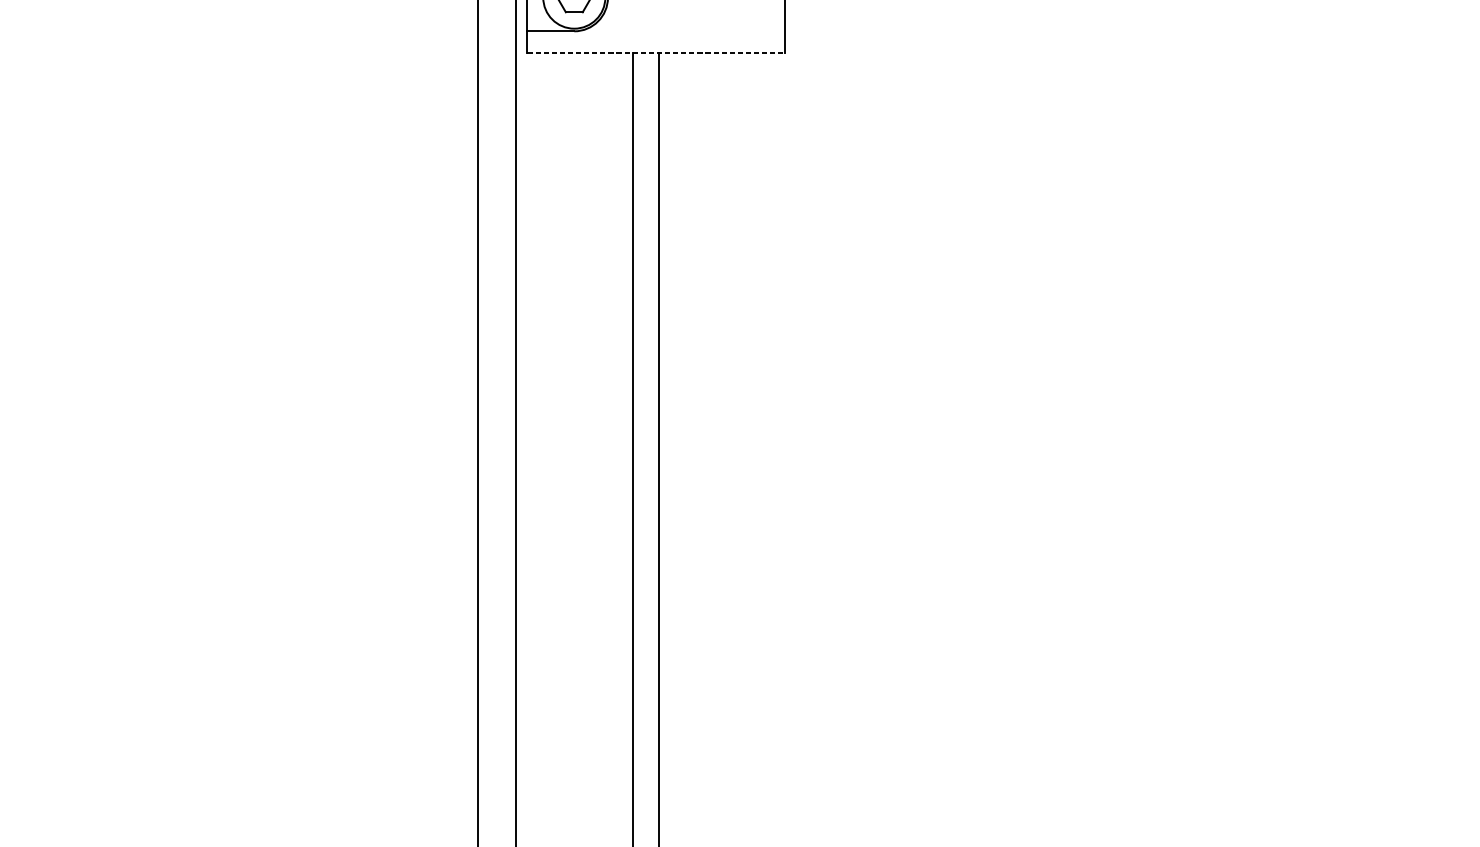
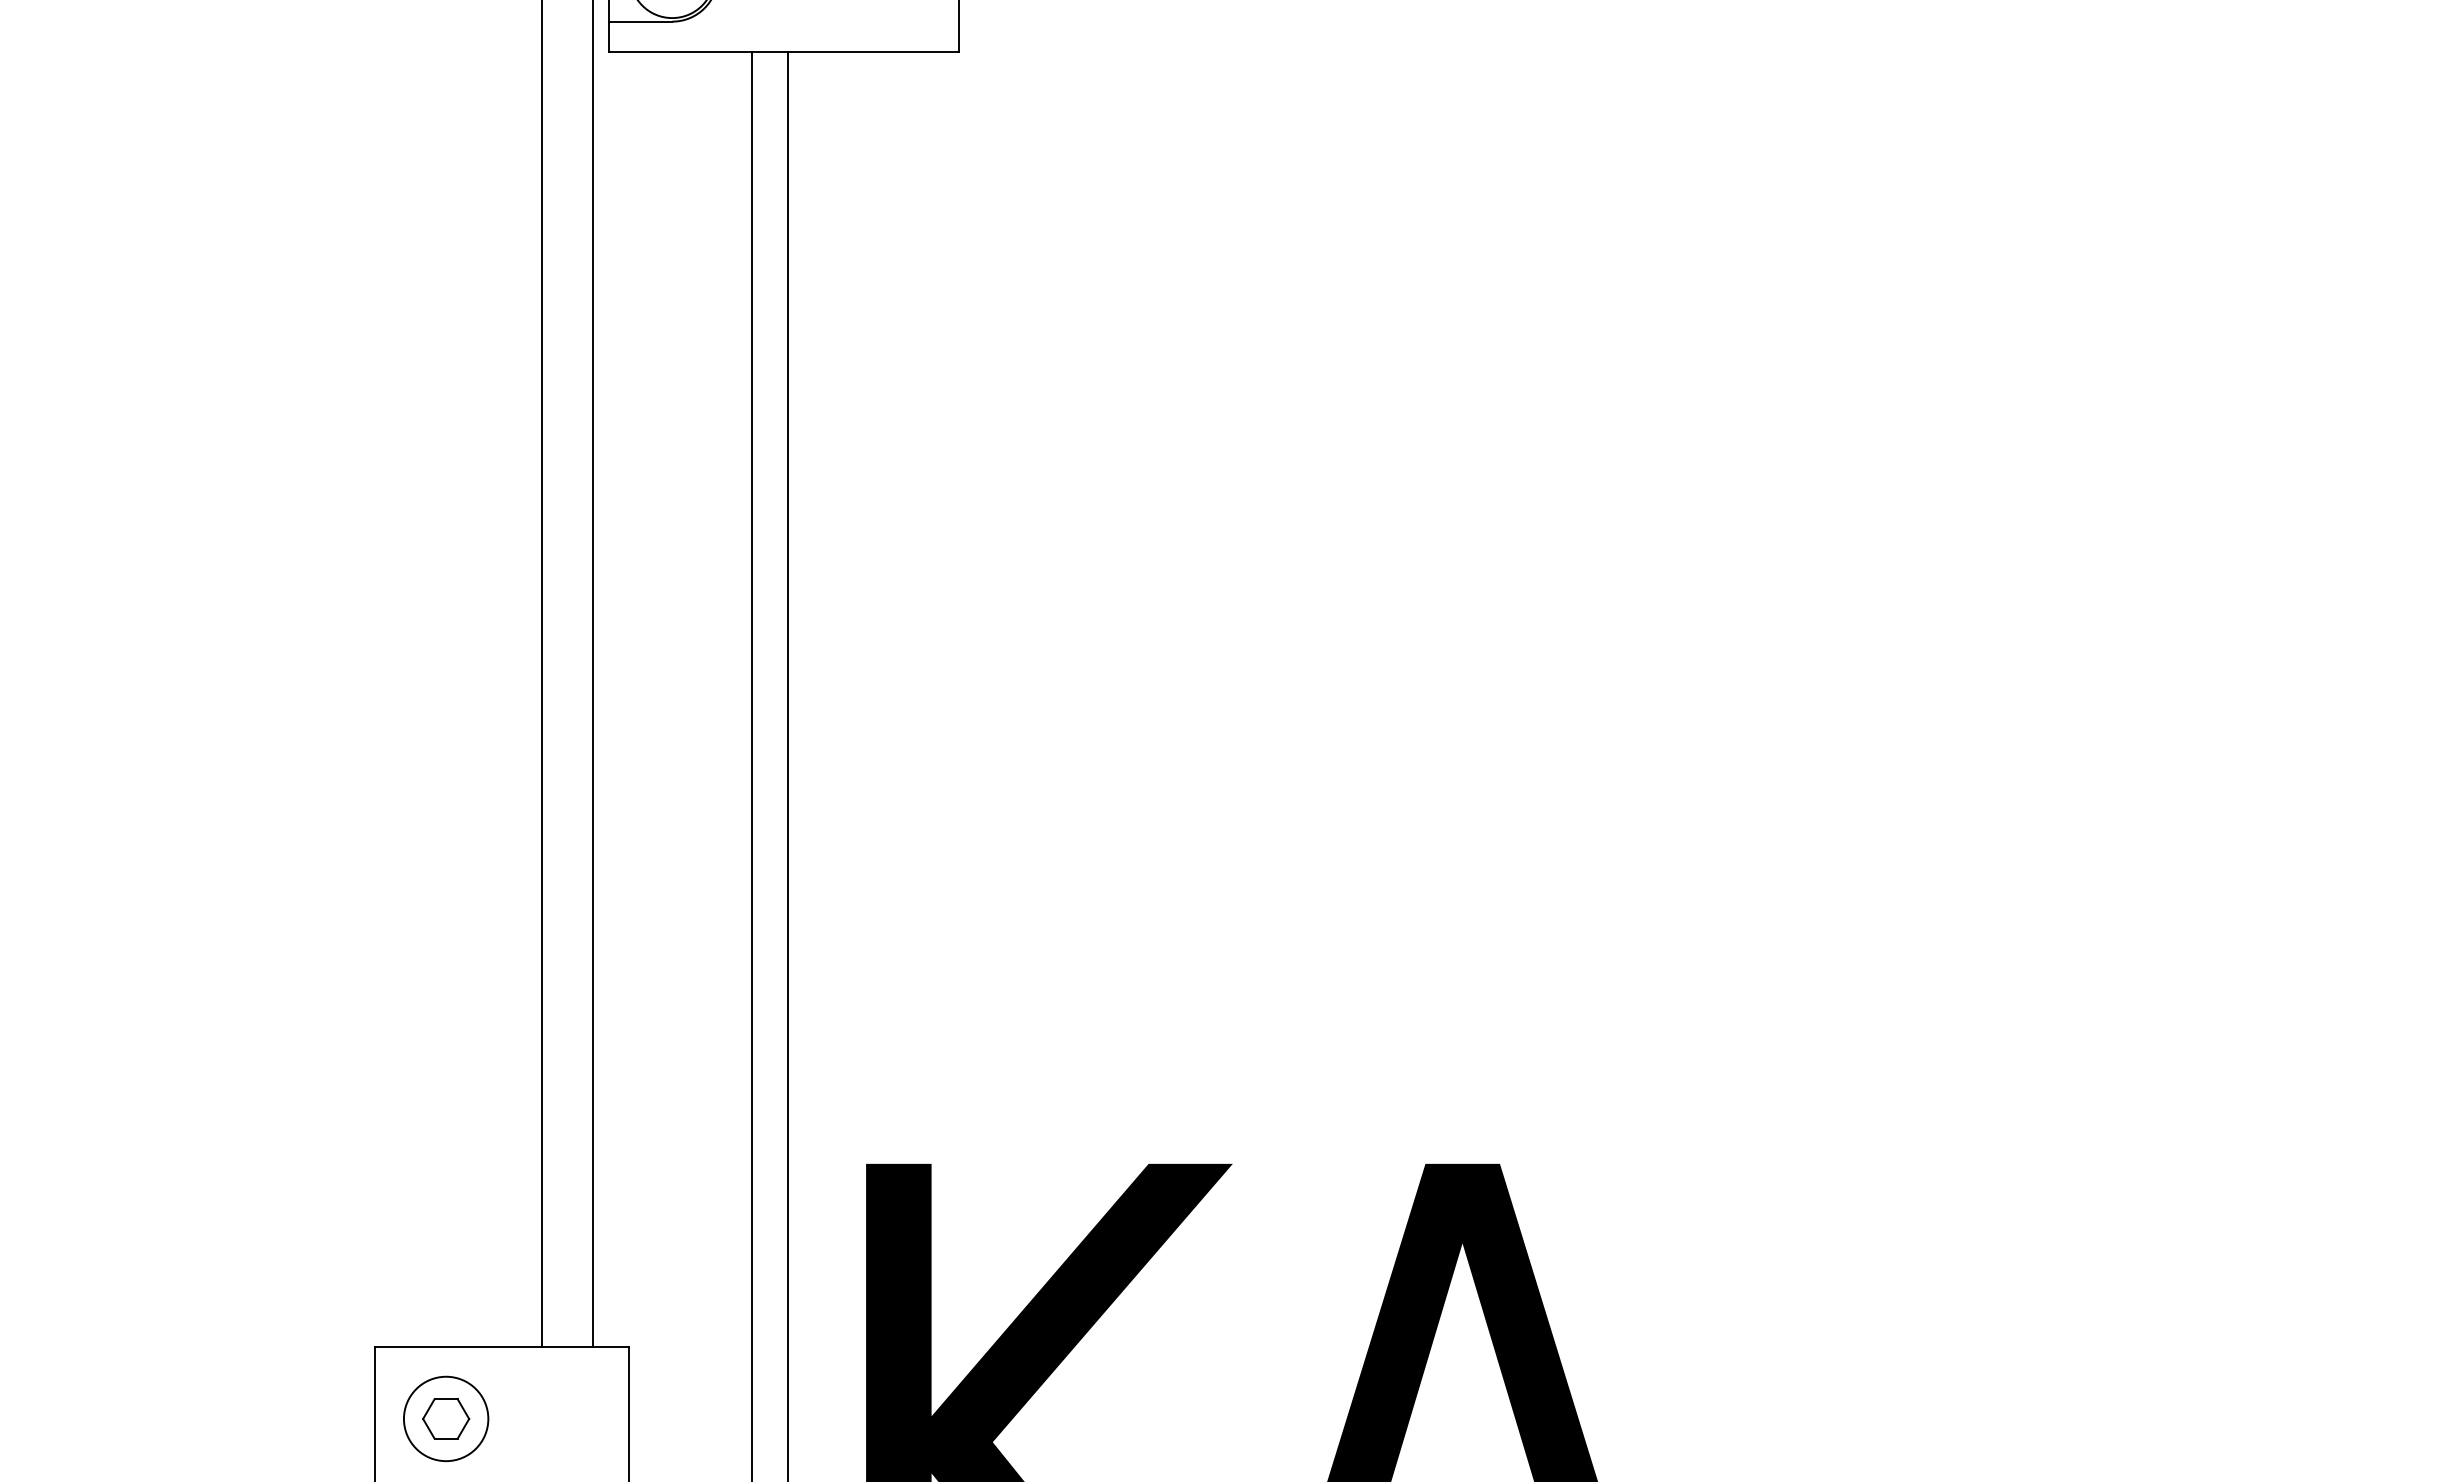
line: (656, 53) -> (784, 51), dashed -> solid

